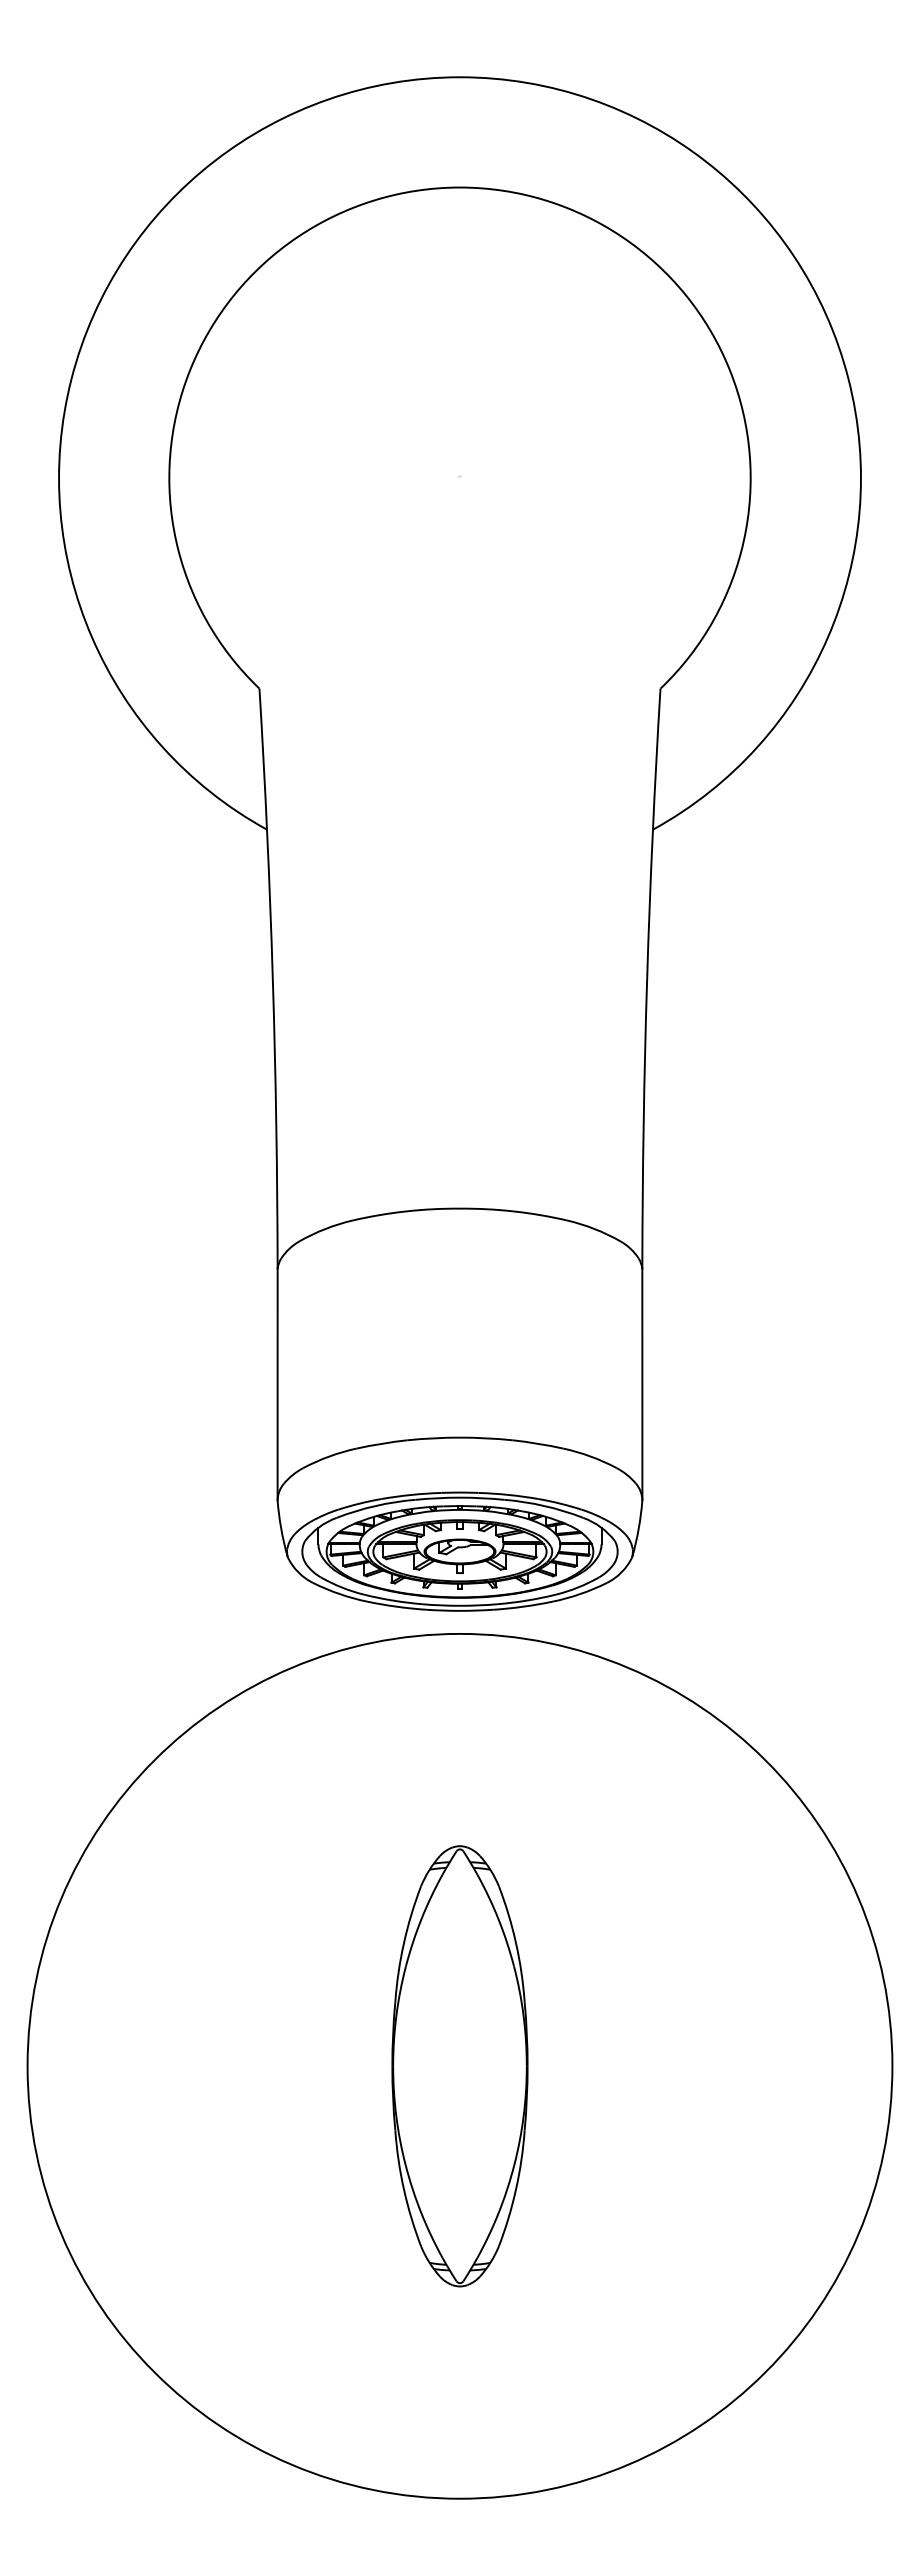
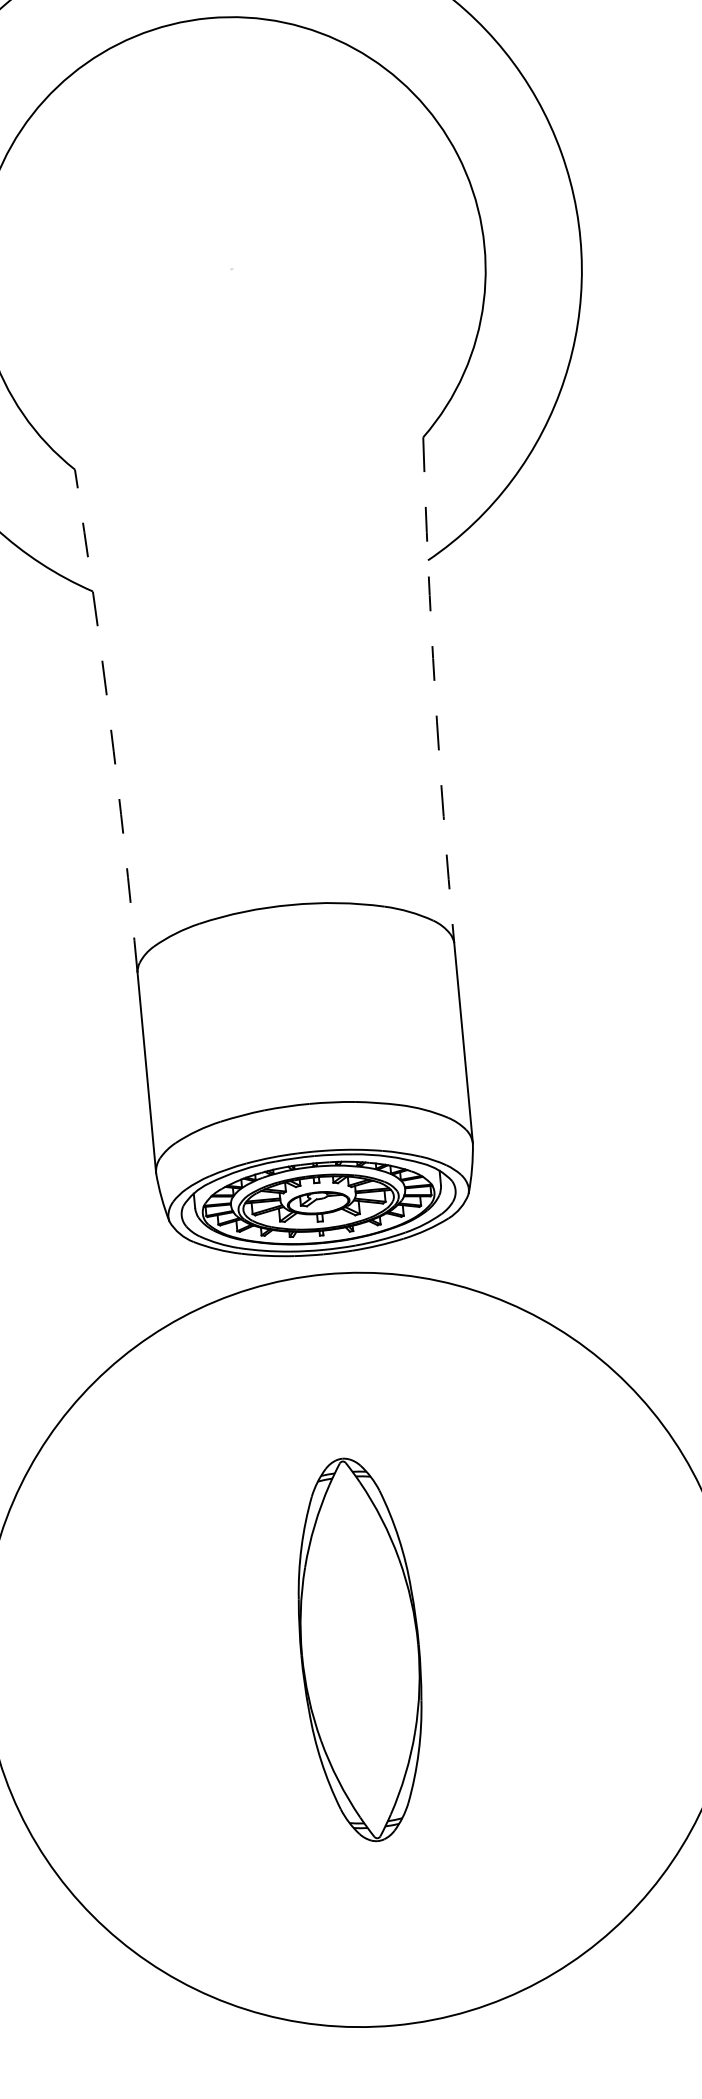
arc: (272, 978) -> (109, 720), solid -> dashed
arc: (647, 978) -> (435, 690), solid -> dashed

